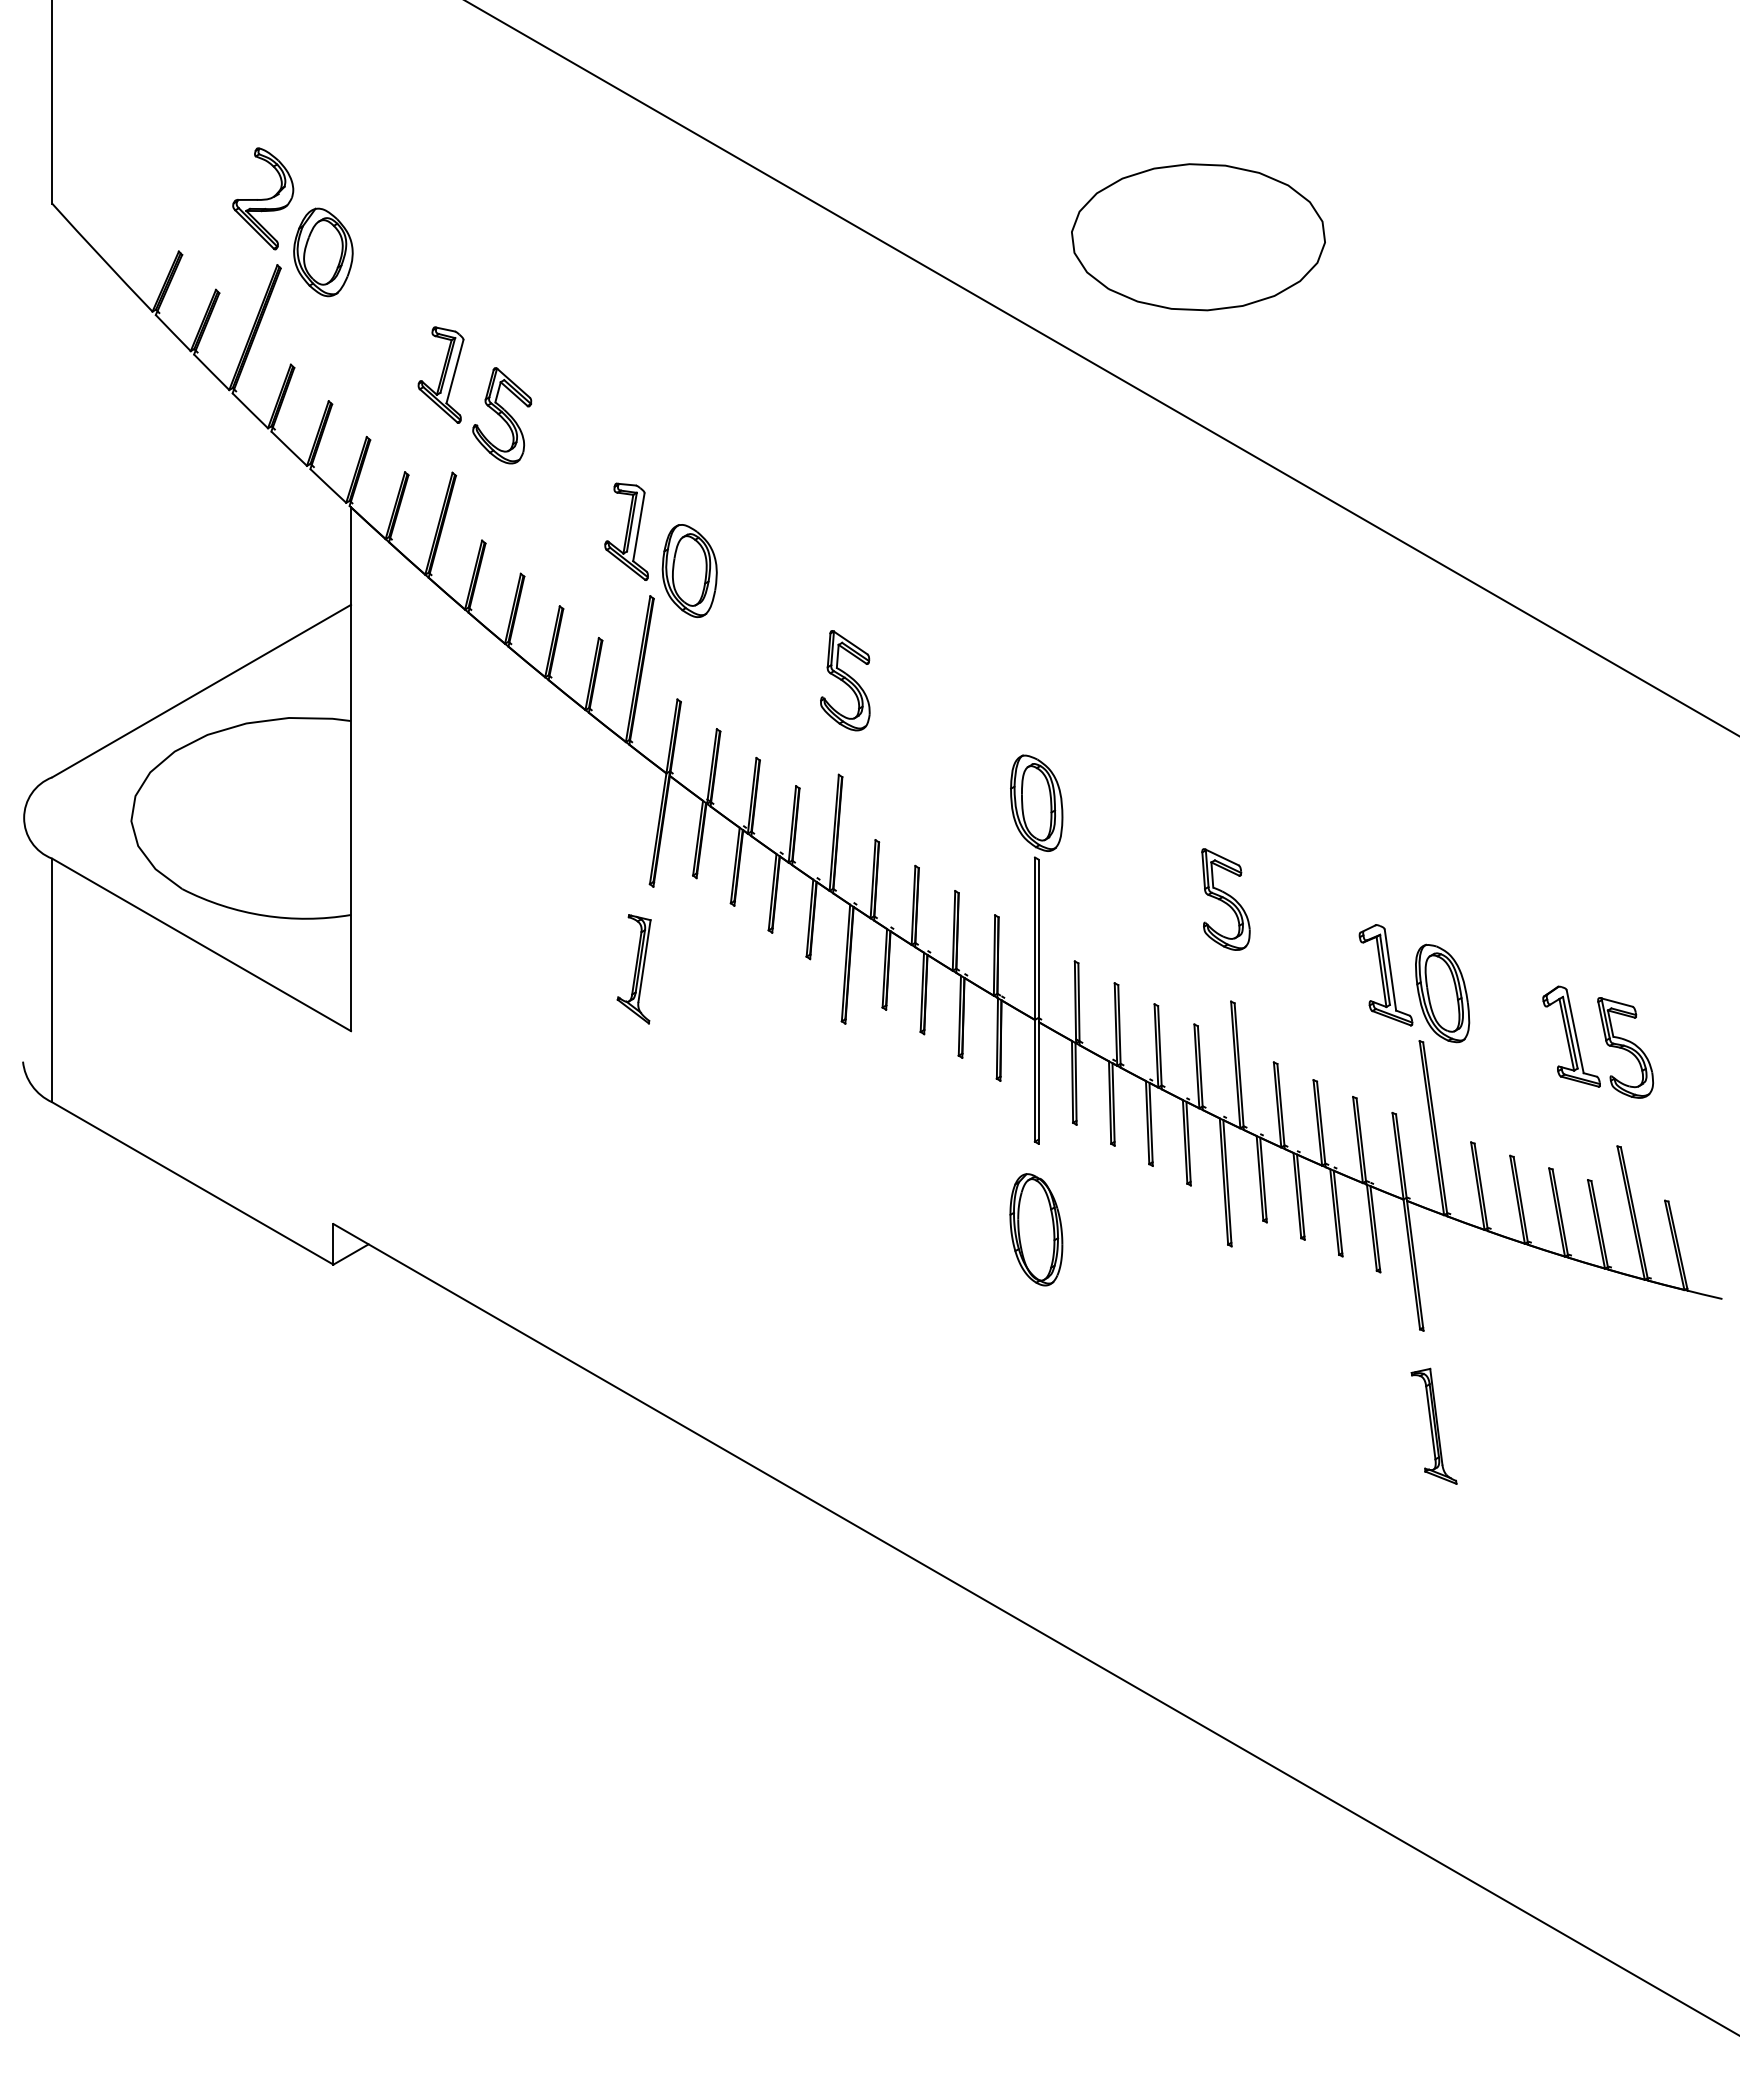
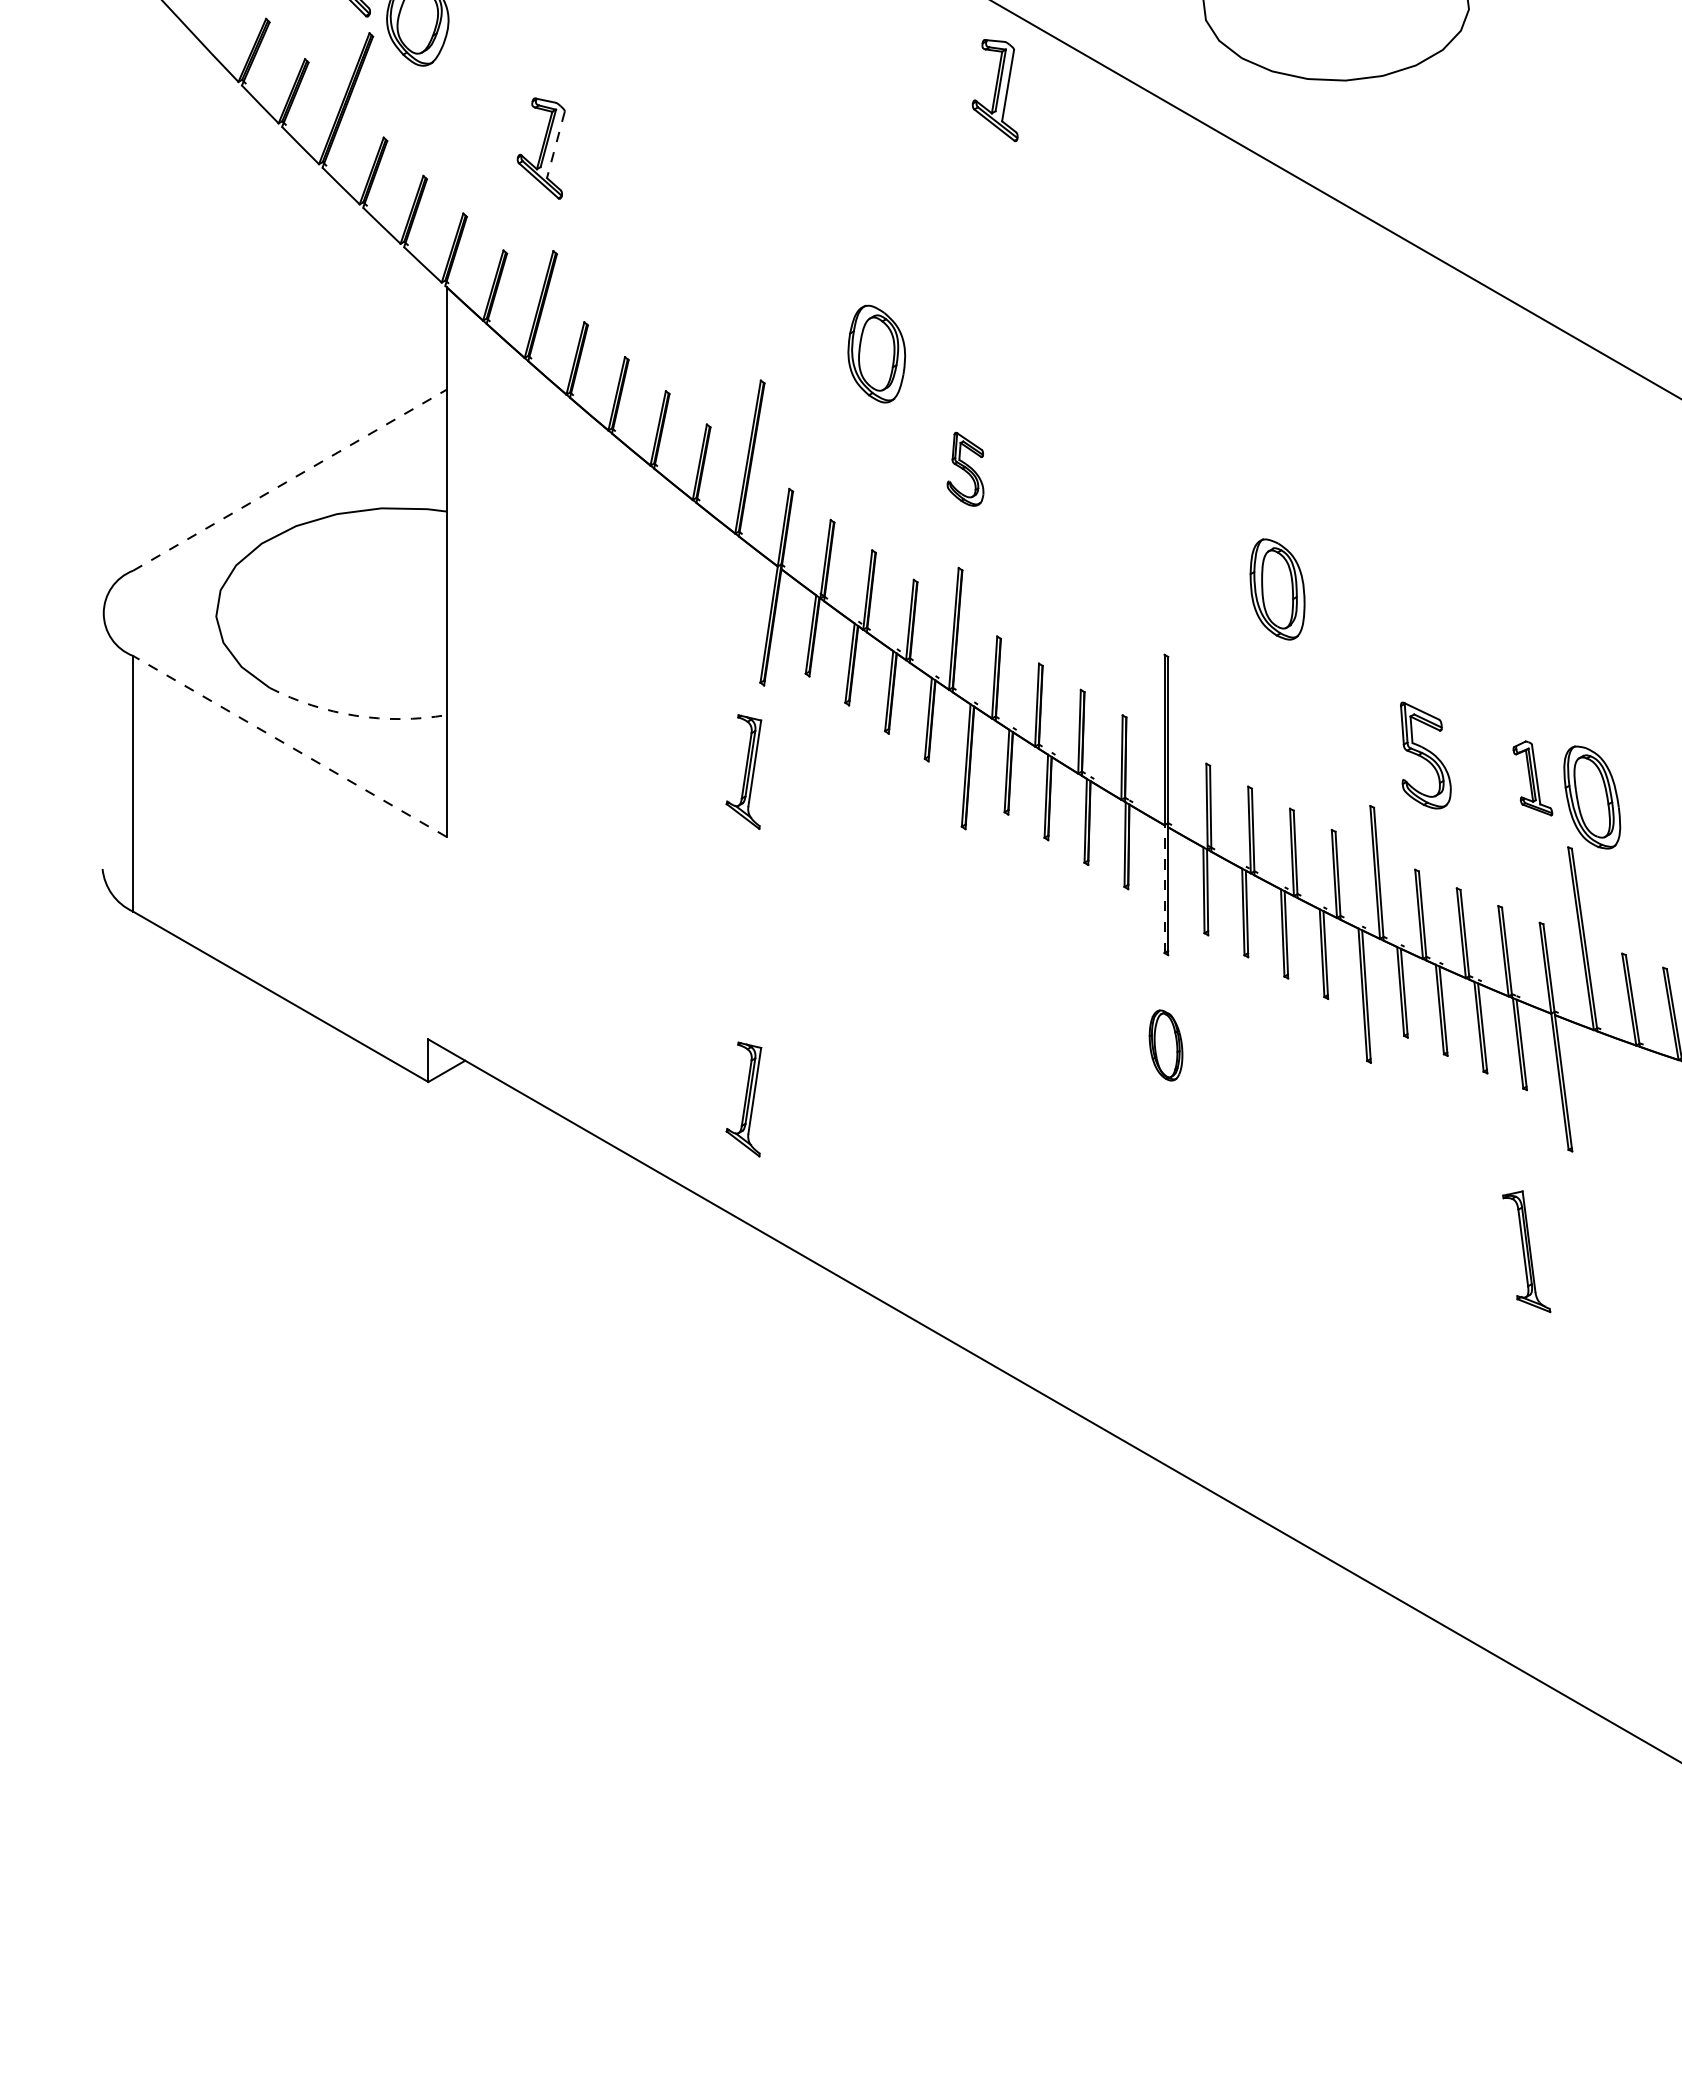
line: (454, 371) -> (555, 144), solid -> dashed
part: (502, 415) -> (605, 190), removed
part: (626, 531) -> (995, 90), moved
part: (689, 571) -> (876, 354), moved
part: (845, 680) -> (965, 469), size x0.7
line: (201, 691) -> (289, 480), solid -> dashed
part: (1036, 802) -> (1277, 588), moved
part: (1225, 899) -> (1425, 755), moved
arc: (264, 915) -> (355, 715), solid -> dashed
line: (201, 944) -> (289, 746), solid -> dashed
part: (1385, 975) -> (1532, 778), size x0.7
line: (1034, 1080) -> (1164, 888), solid -> dashed
part: (1036, 1229) -> (1166, 1045), size x0.6
part: (633, 1281) -> (743, 1099), added
part: (1433, 1425) -> (1526, 1250), moved

